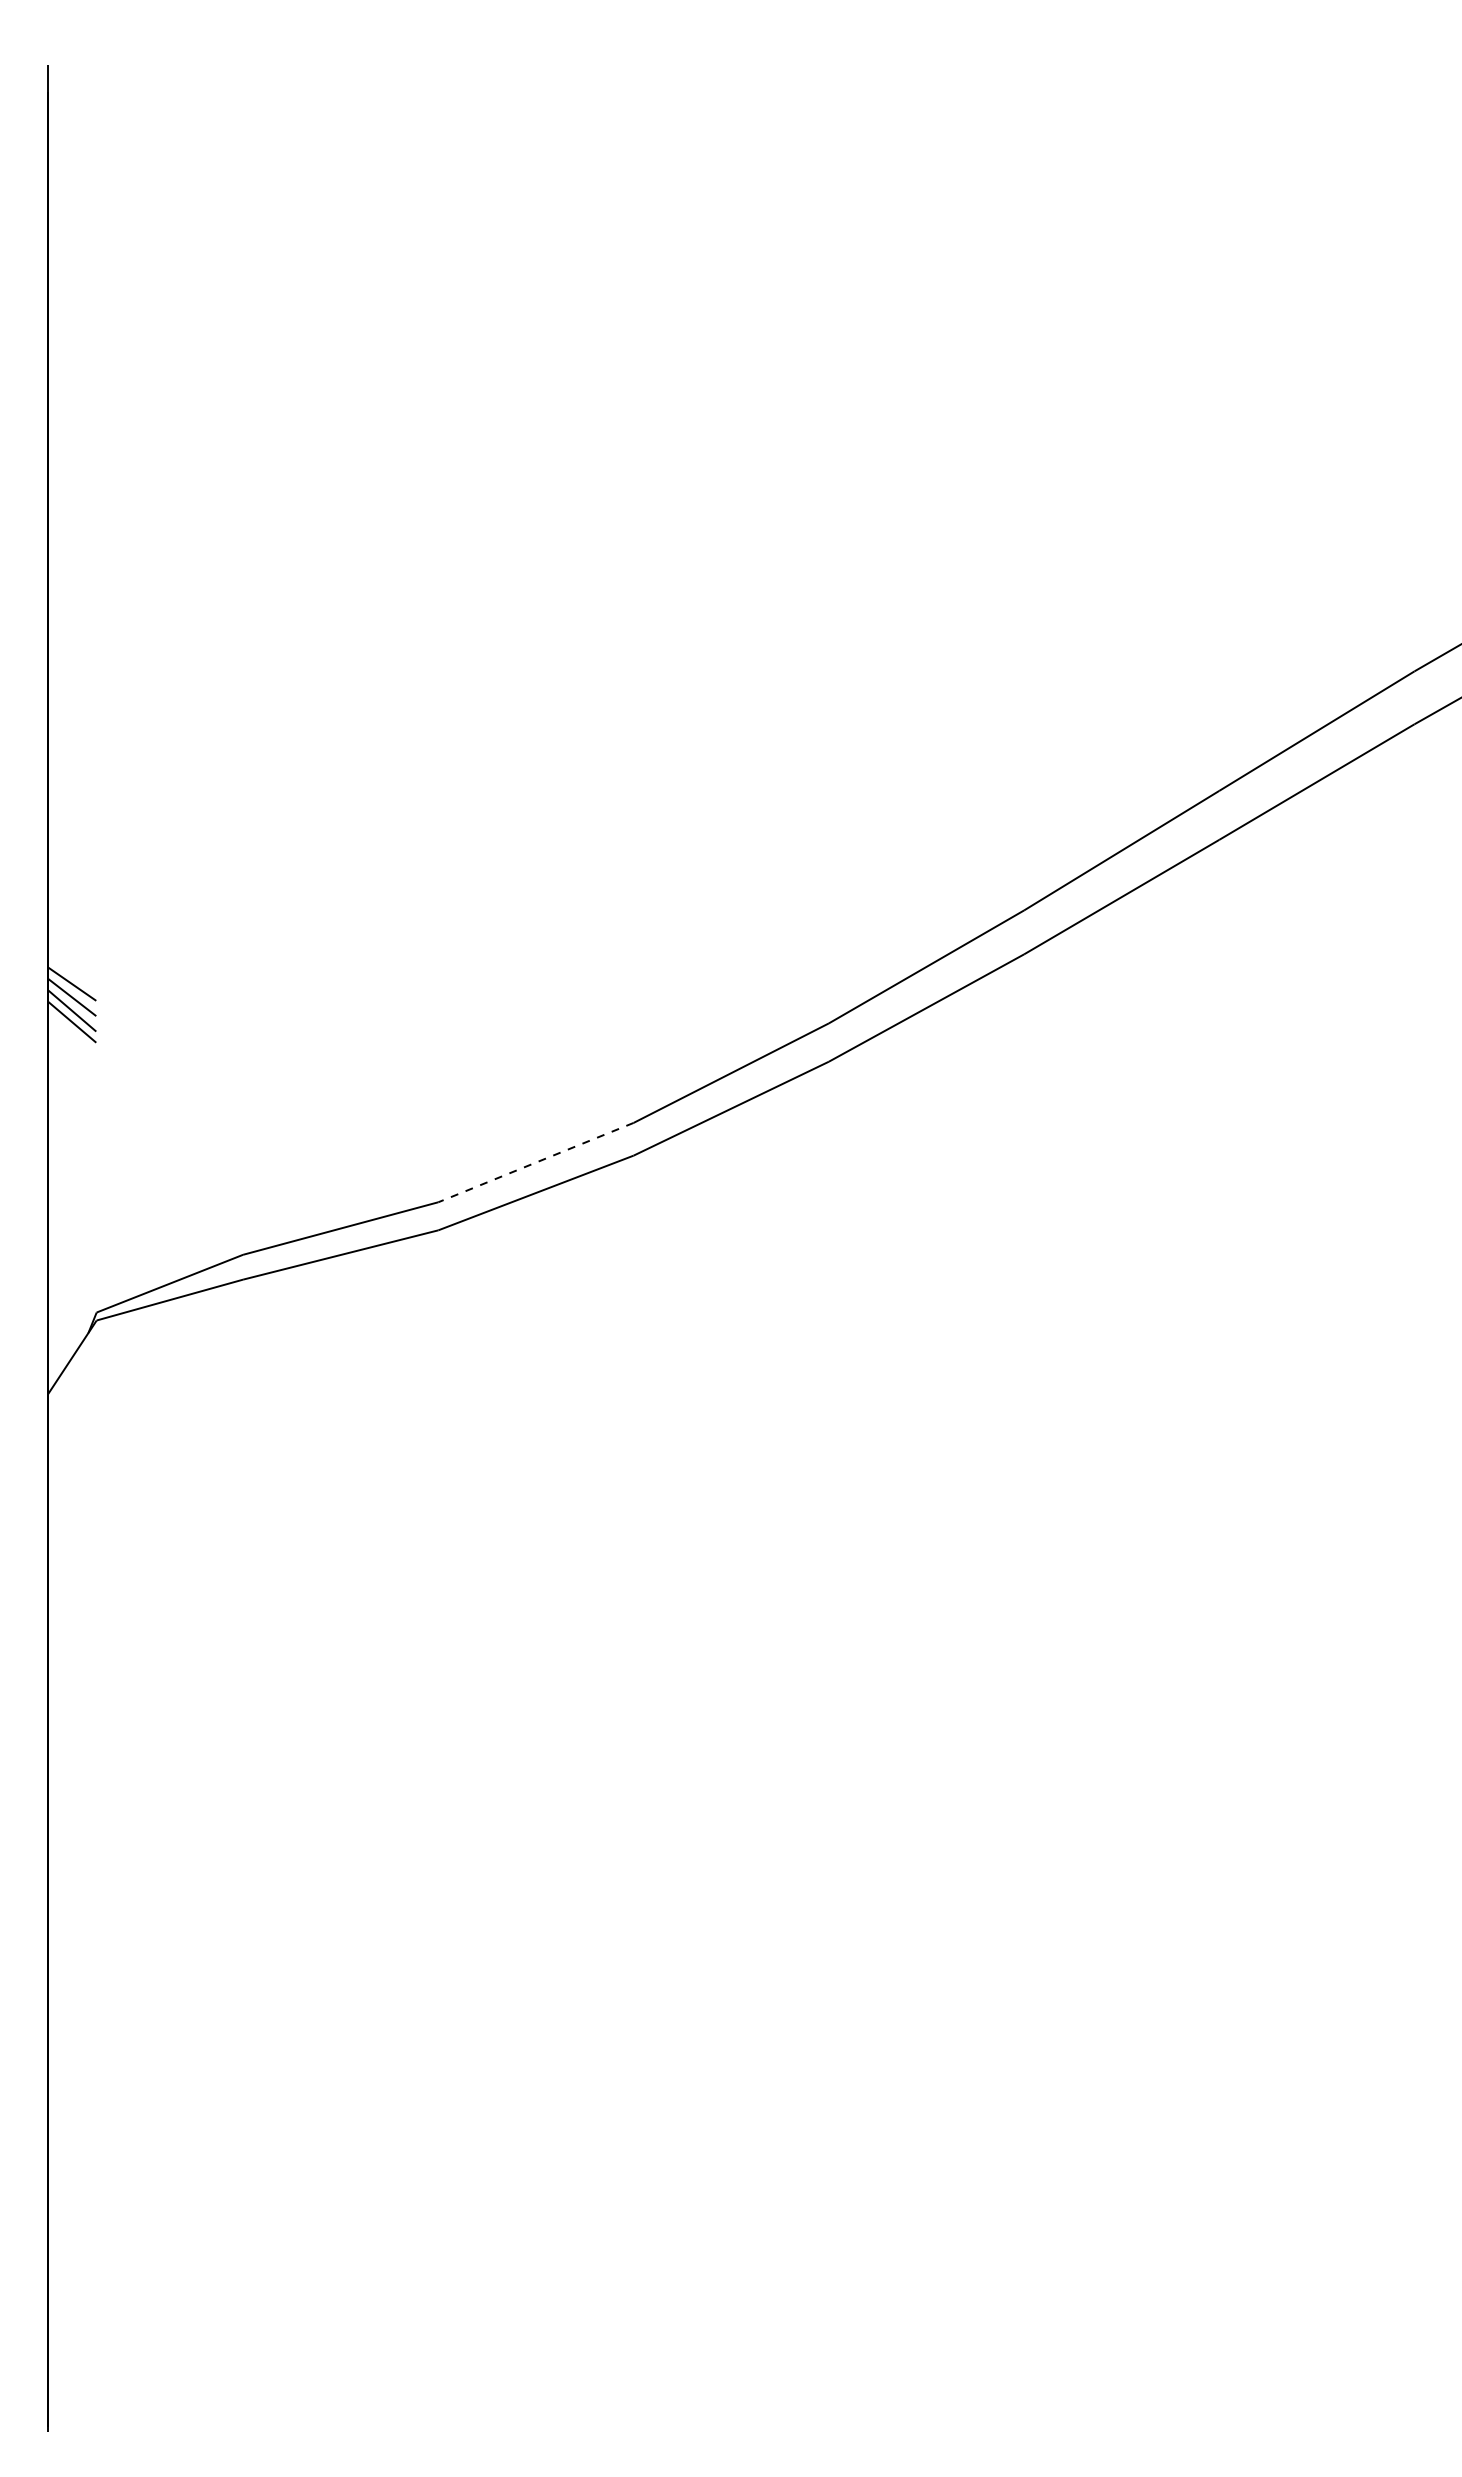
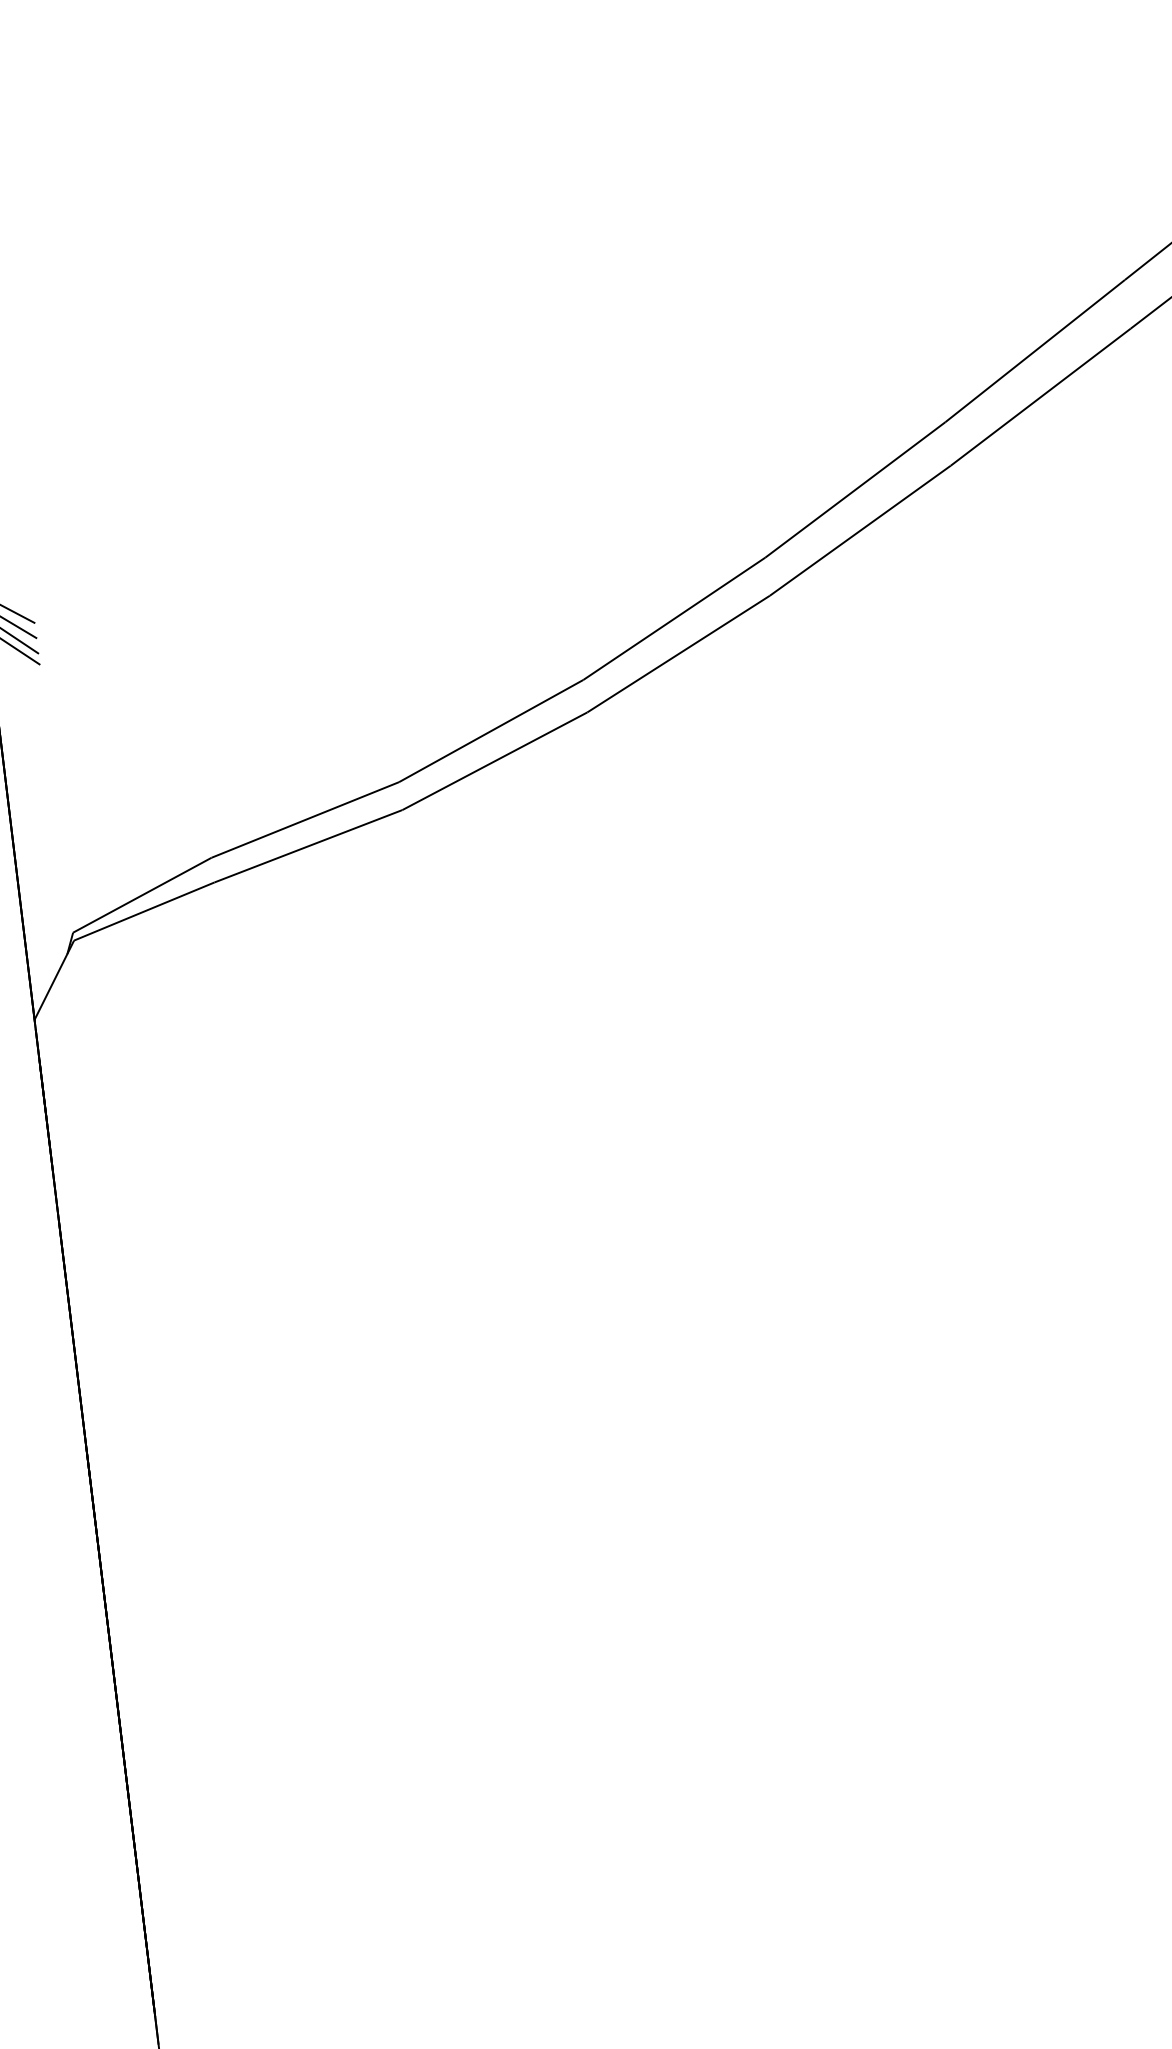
line: (535, 1162) -> (490, 731), dashed -> solid

